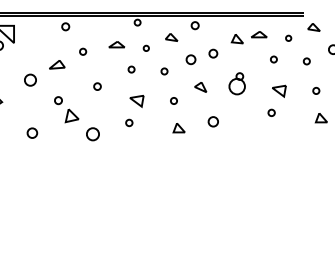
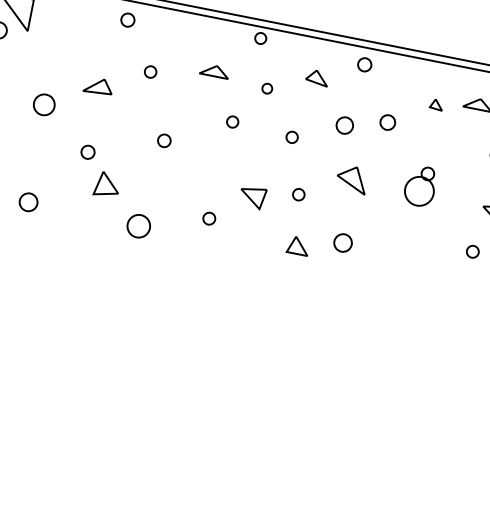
part: (236, 39) -> (435, 105), size x0.6
part: (200, 87) -> (352, 179), size x1.4
part: (136, 101) -> (251, 197), moved
part: (212, 121) -> (341, 242), moved

